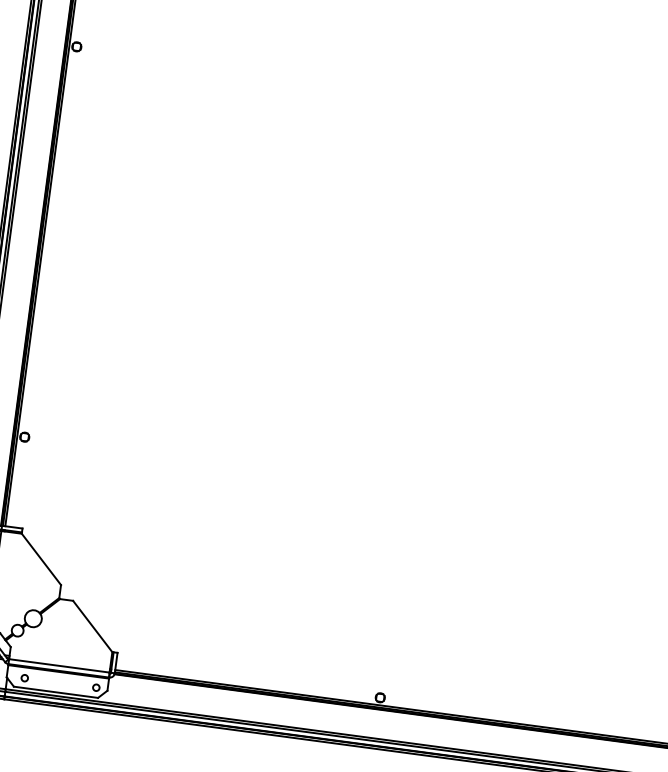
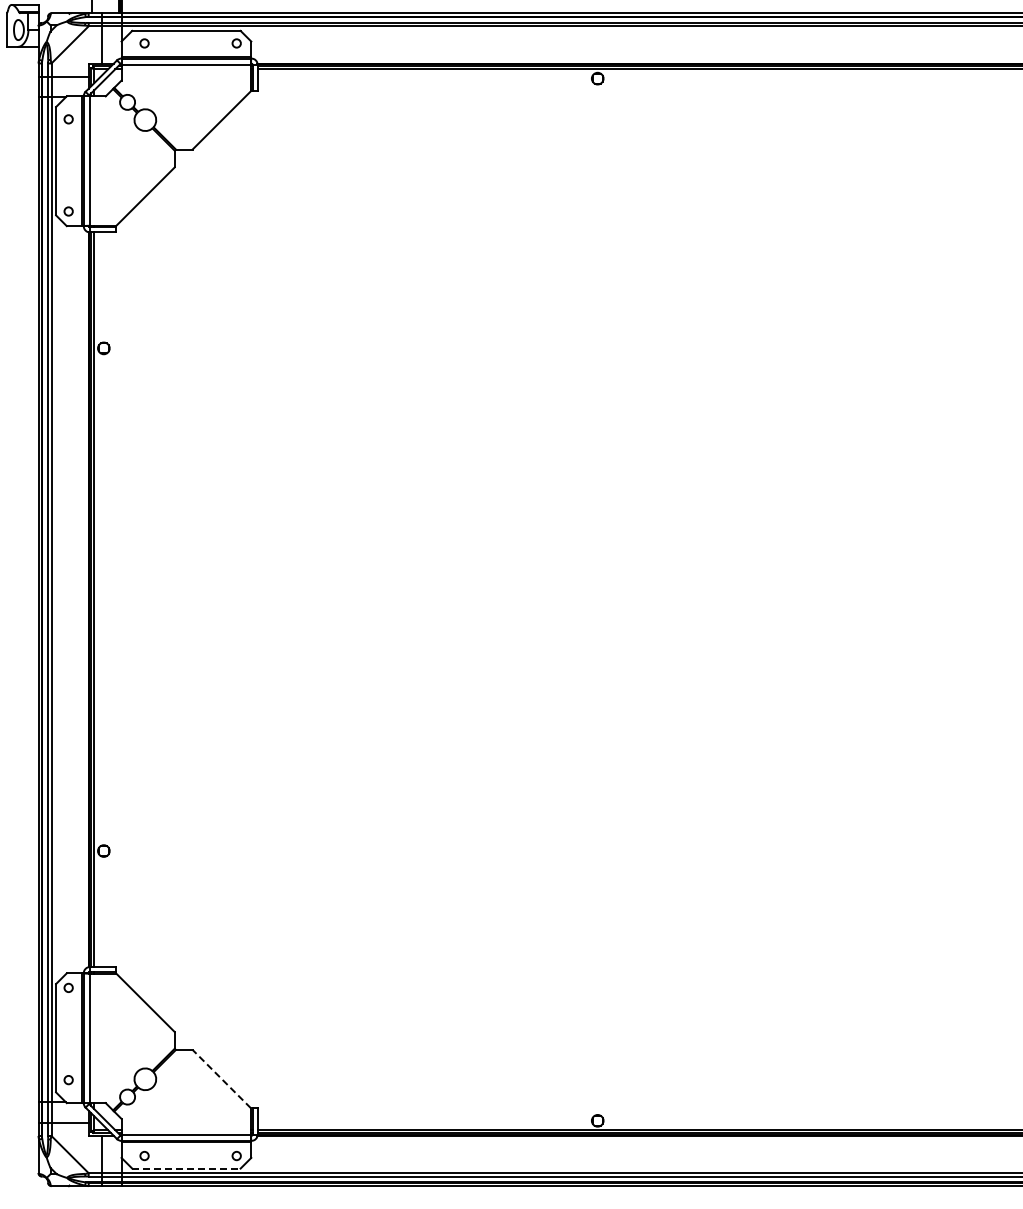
line: (92, 625) -> (221, 1078), solid -> dashed
line: (56, 692) -> (186, 1168), solid -> dashed

